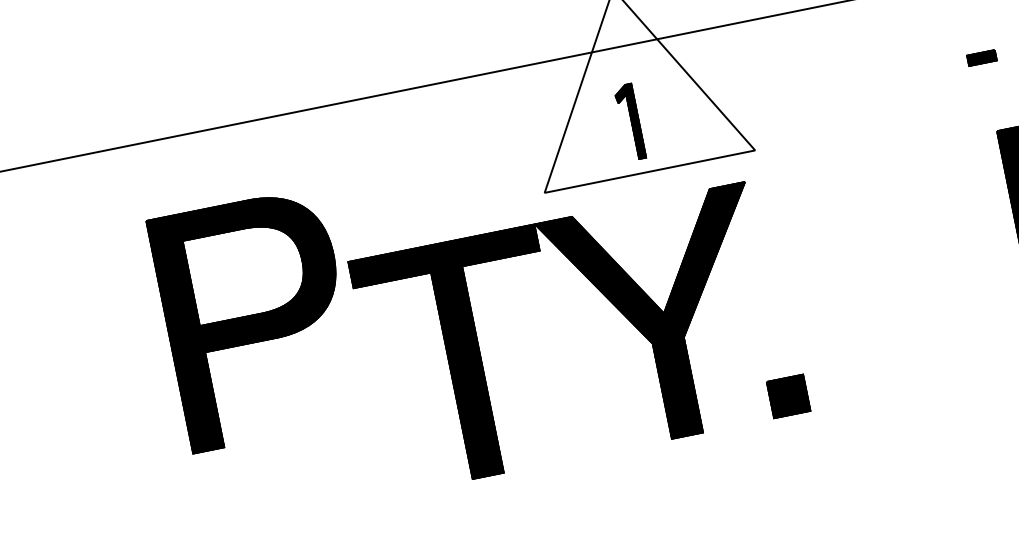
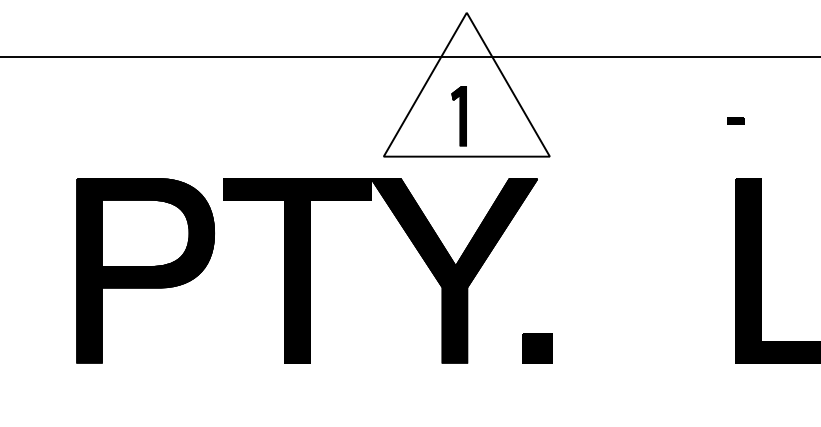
part: (981, 57) -> (735, 120), size x0.71
part: (256, 319) -> (145, 270), moved

